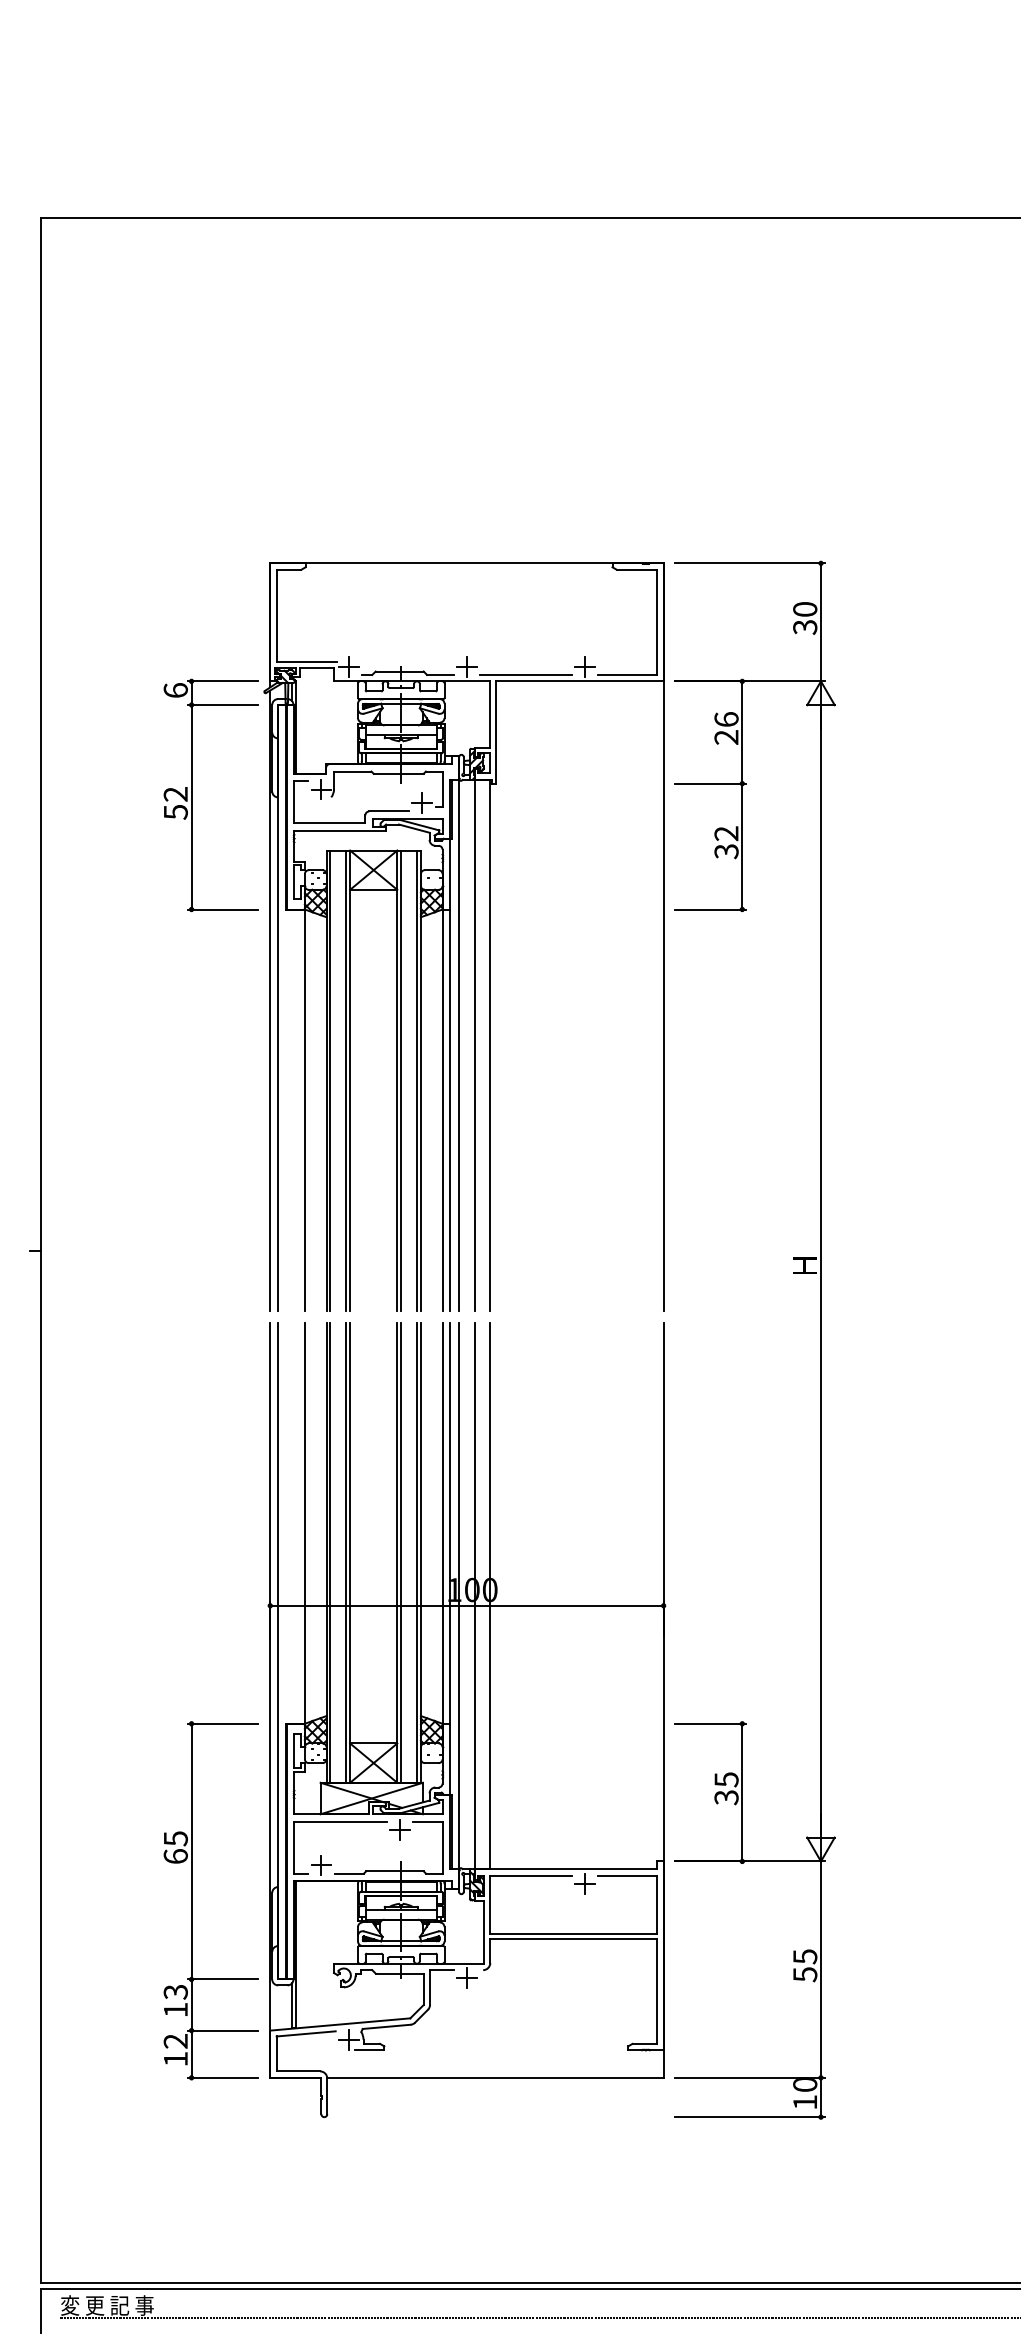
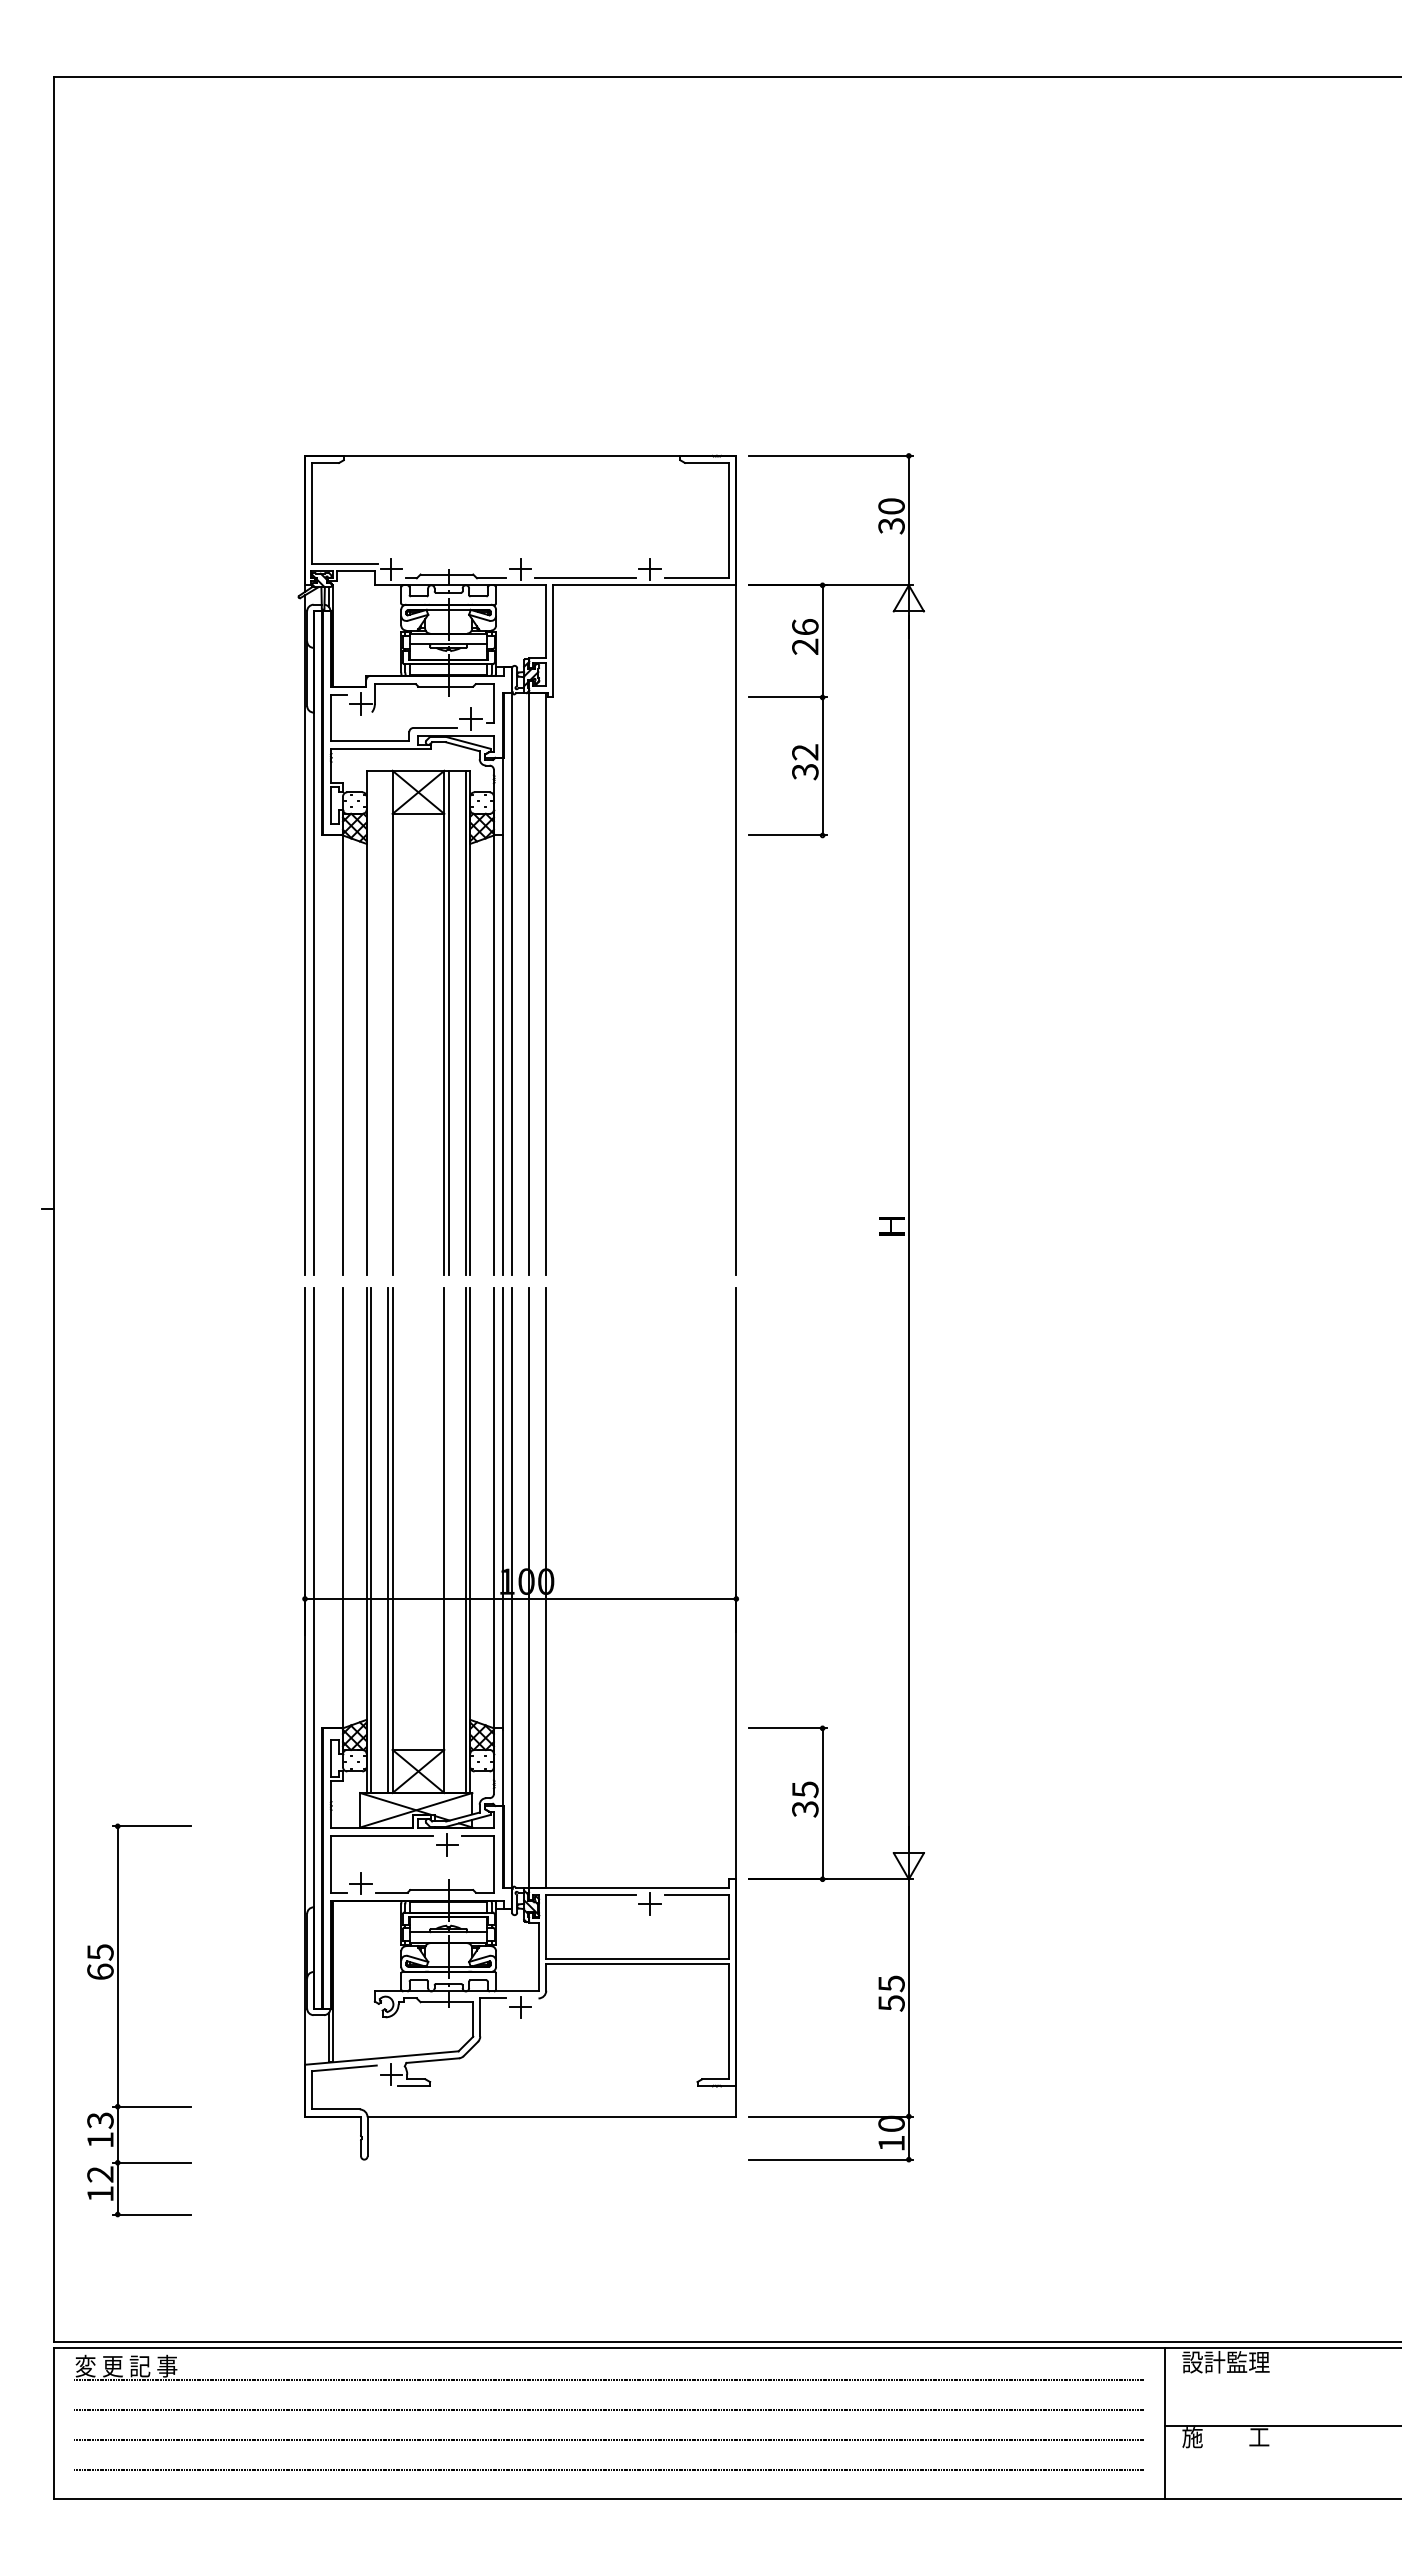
part: (192, 795) -> (219, 710), removed
line: (330, 1080) -> (371, 1022), removed
line: (346, 1080) -> (388, 1022), removed
line: (401, 1552) -> (448, 1540), removed
part: (192, 1900) -> (118, 2020), moved

